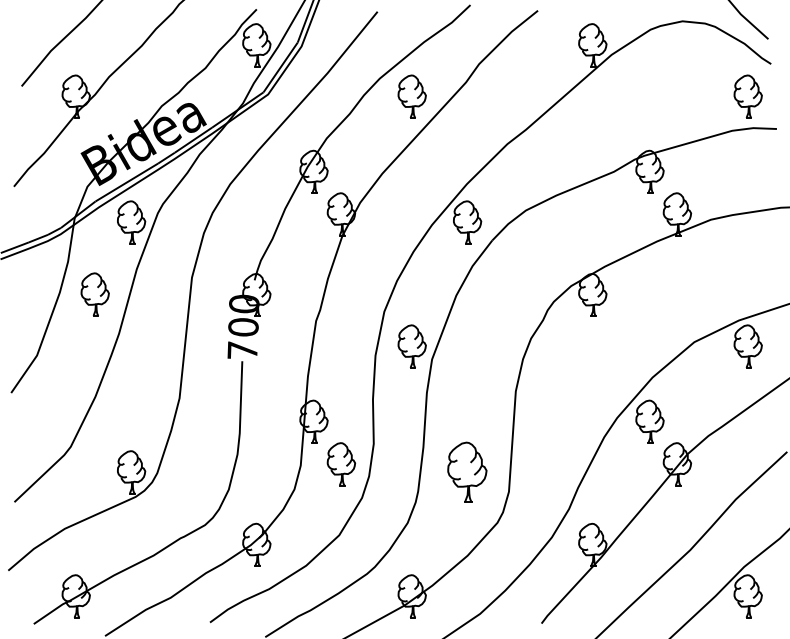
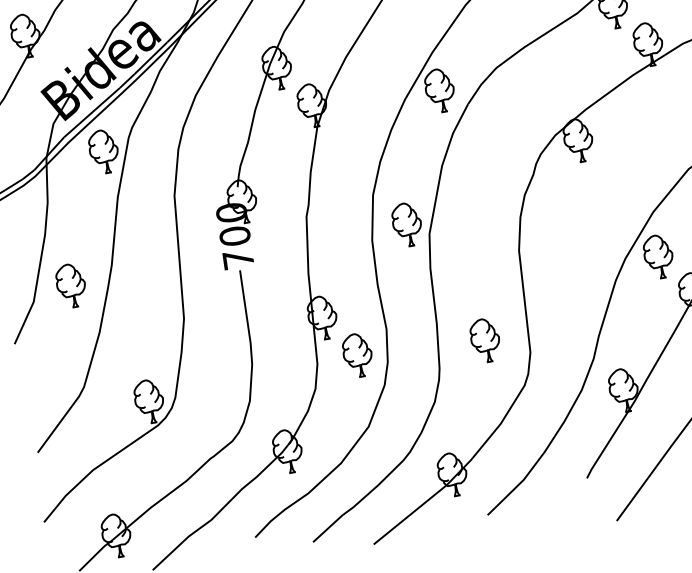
part: (94, 294) -> (70, 285), moved
part: (467, 472) -> (485, 340), size x0.71

